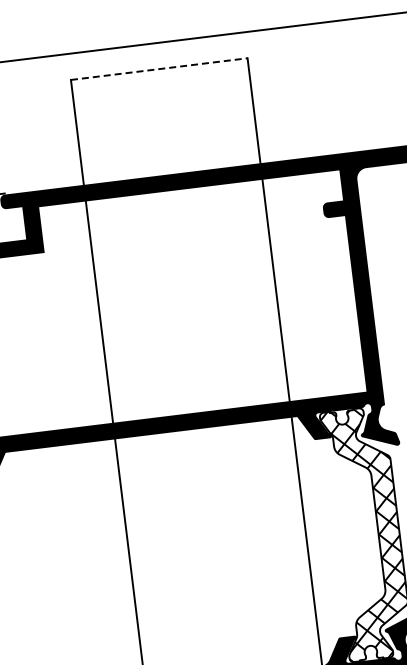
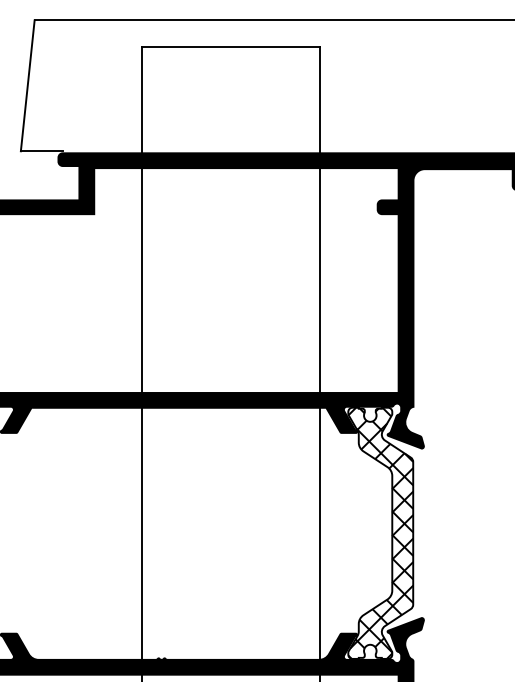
line: (159, 68) -> (231, 46), dashed -> solid

